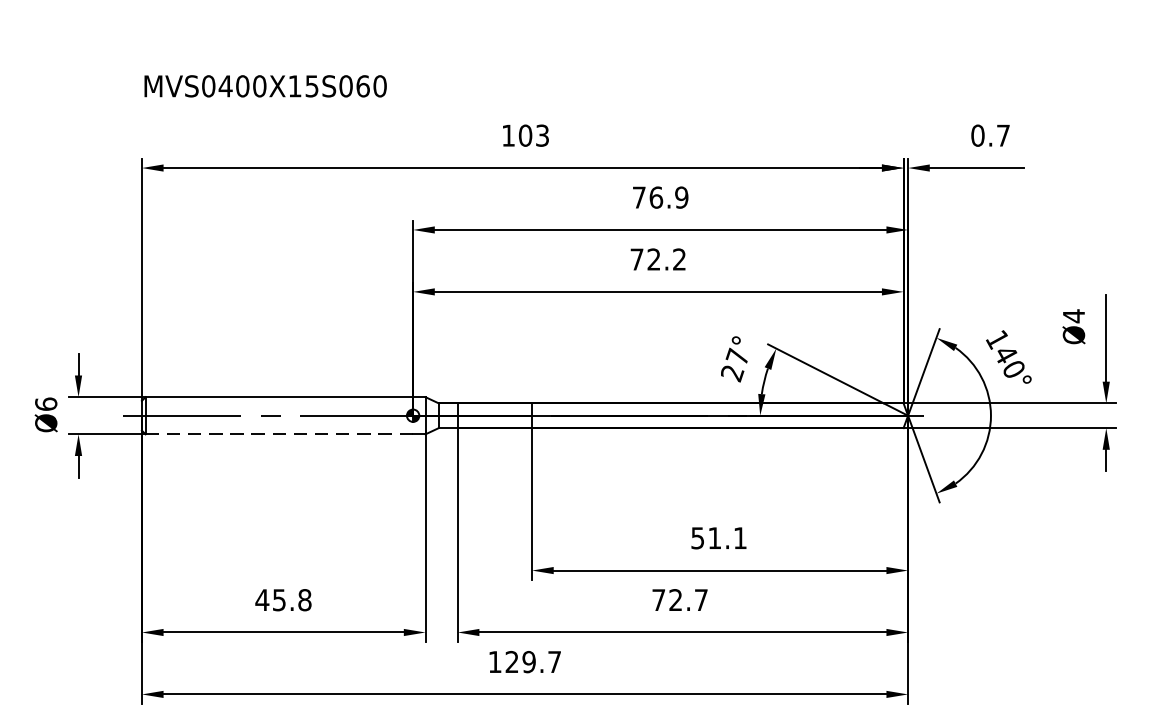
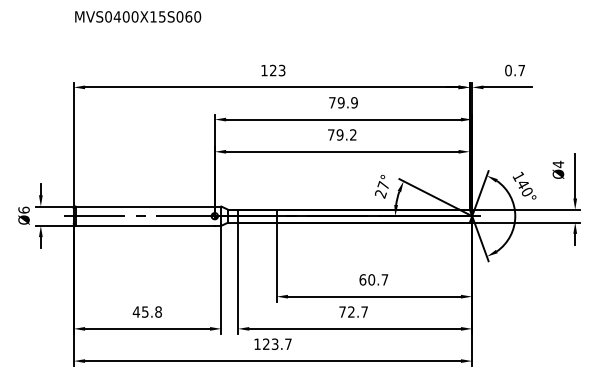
text: (266, 85) -> (138, 16), moved
text: (524, 135) -> (272, 70), 103 -> 123
text: (654, 197) -> (340, 102), 76.9 -> 79.9
text: (652, 258) -> (339, 134), 72.2 -> 79.2
line: (279, 433) -> (145, 225), dashed -> solid
text: (718, 537) -> (373, 279), 51.1 -> 60.7
text: (527, 660) -> (274, 343), 129.7 -> 123.7

